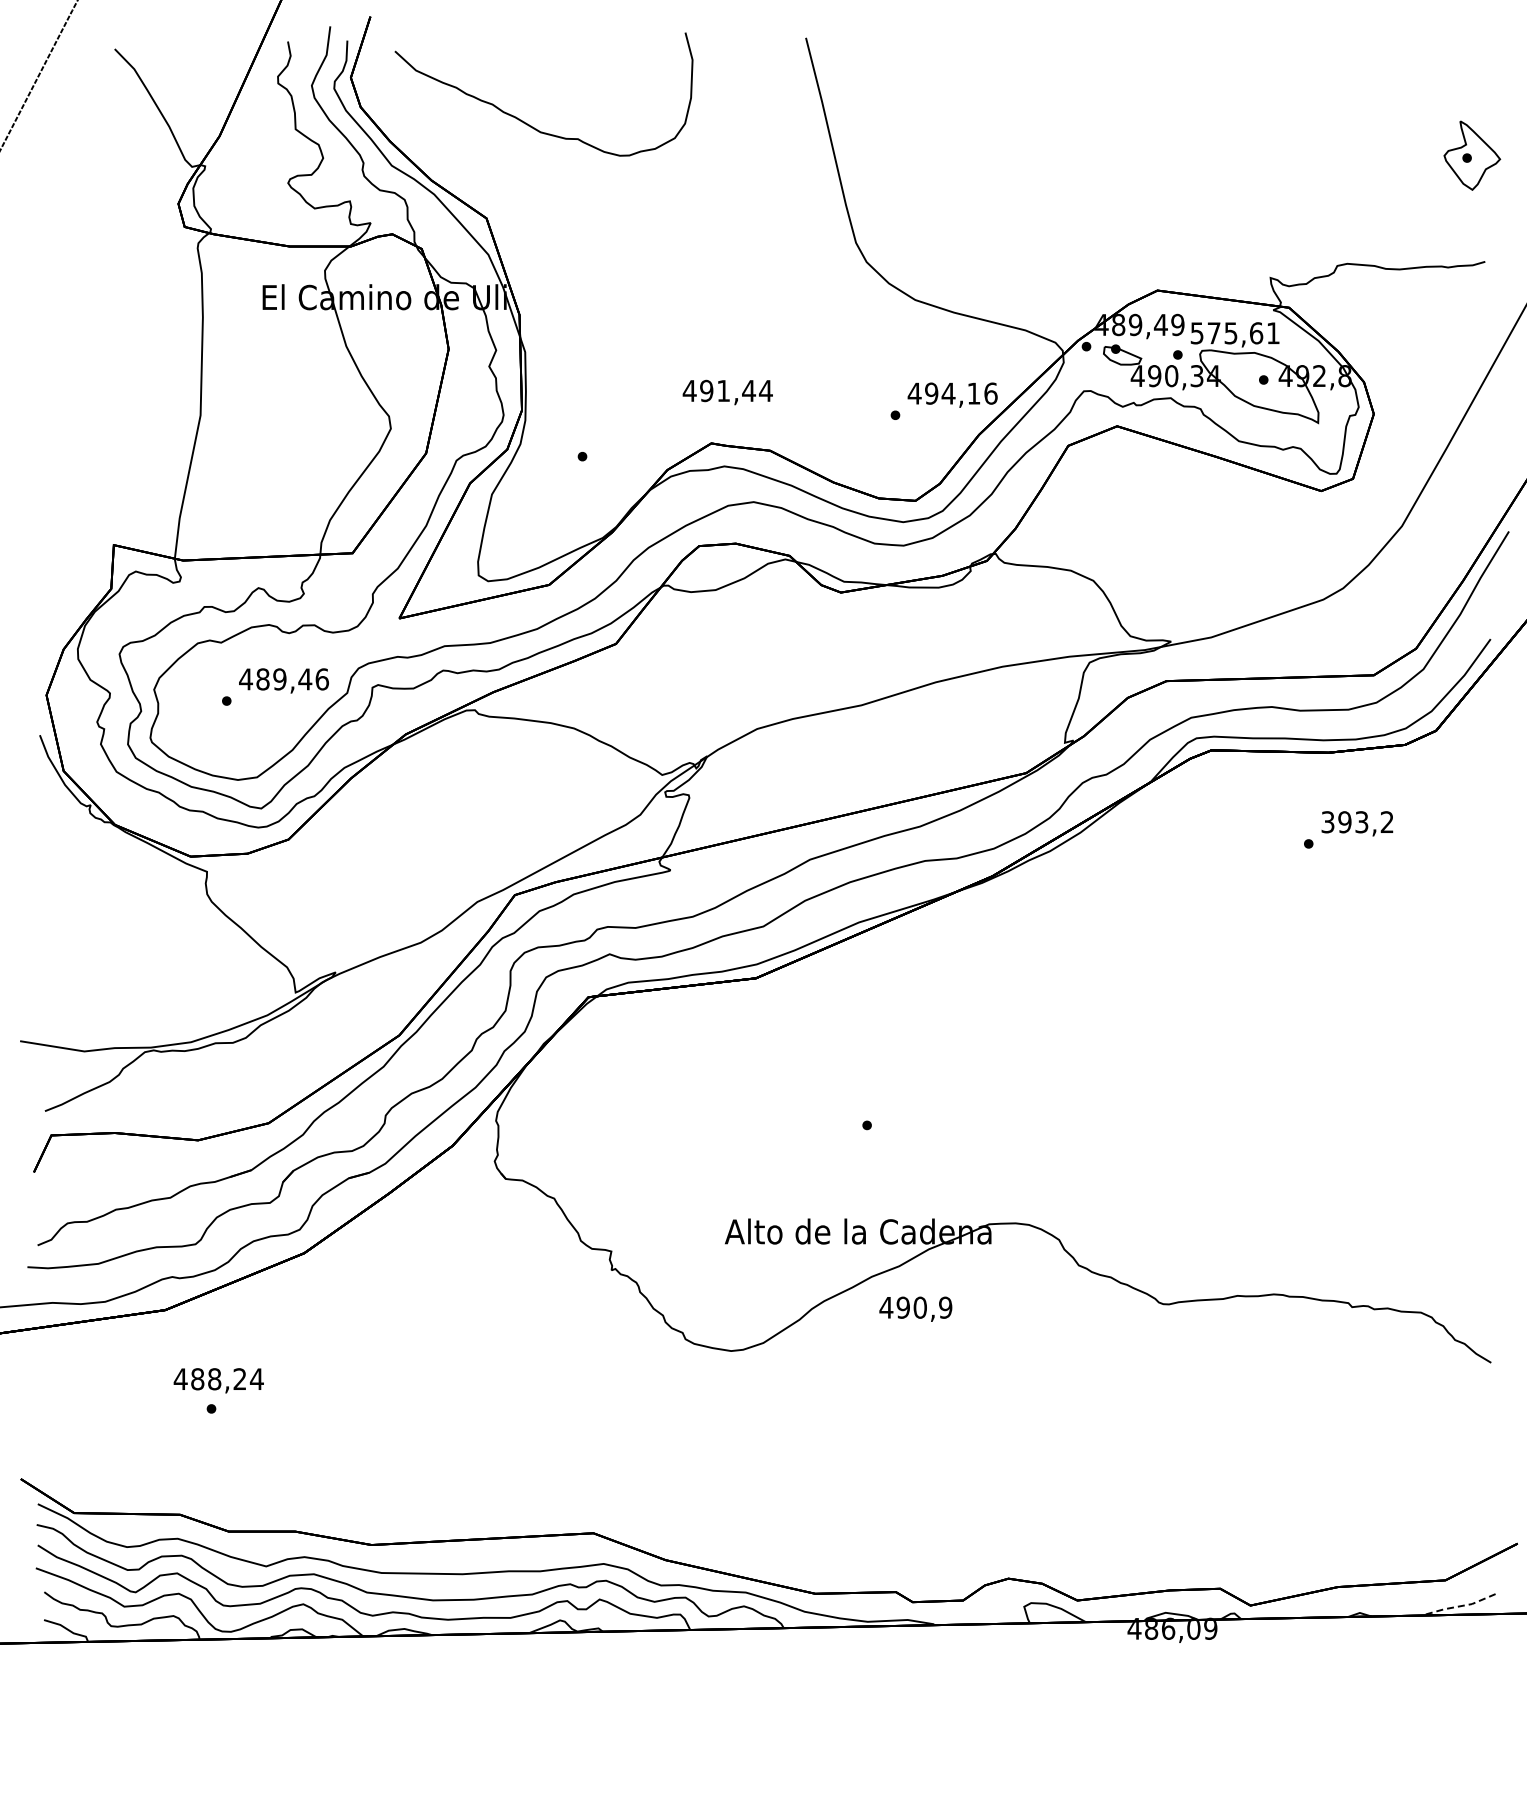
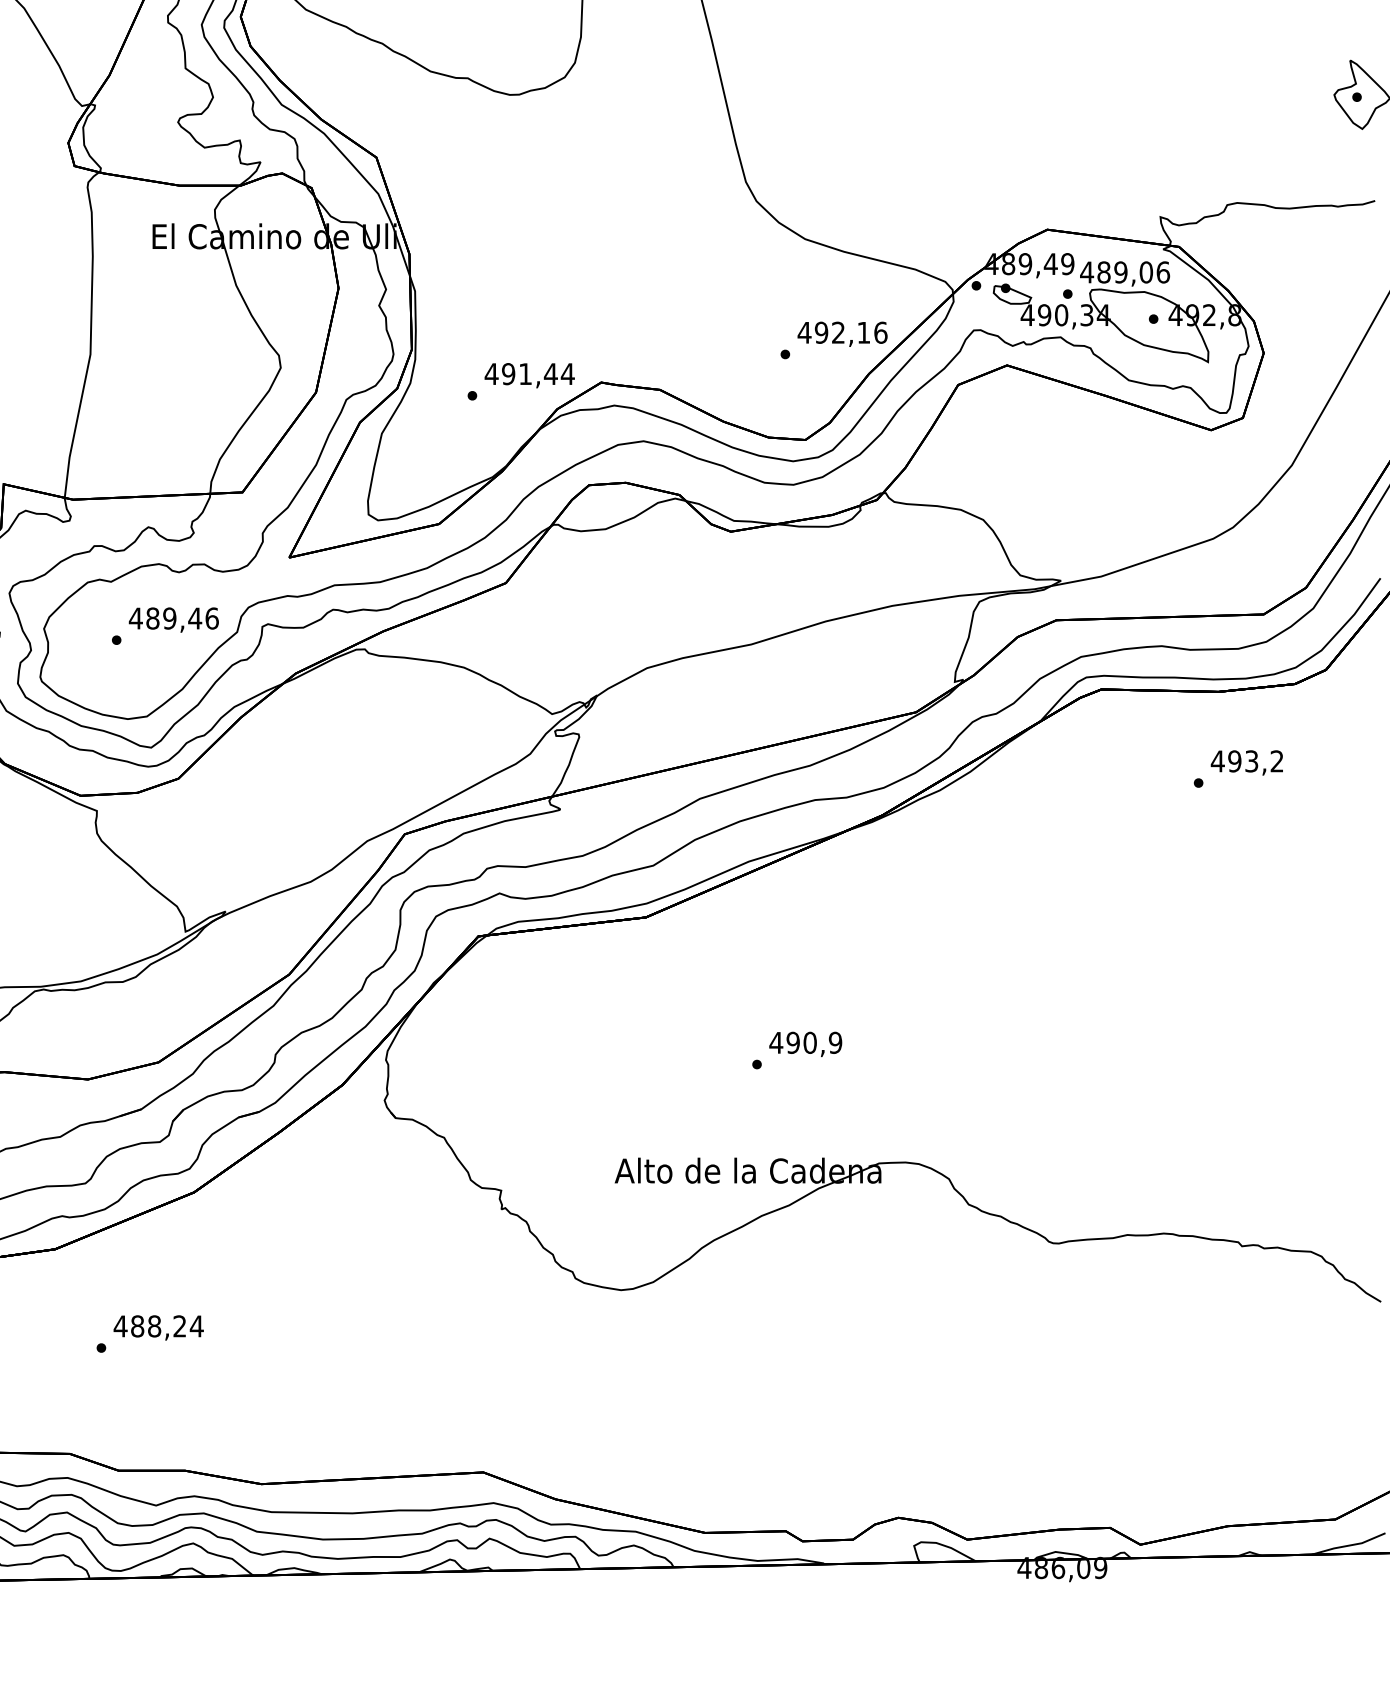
text: (1235, 333) -> (1125, 272), 575,61 -> 489,06
text: (727, 392) -> (529, 375), moved
text: (948, 393) -> (838, 332), 494,16 -> 492,16
text: (1327, 822) -> (1217, 761), 393,2 -> 493,2
text: (915, 1308) -> (805, 1043), moved
text: (218, 1380) -> (158, 1327), moved
line: (1458, 1606) -> (1348, 1545), dashed -> solid

